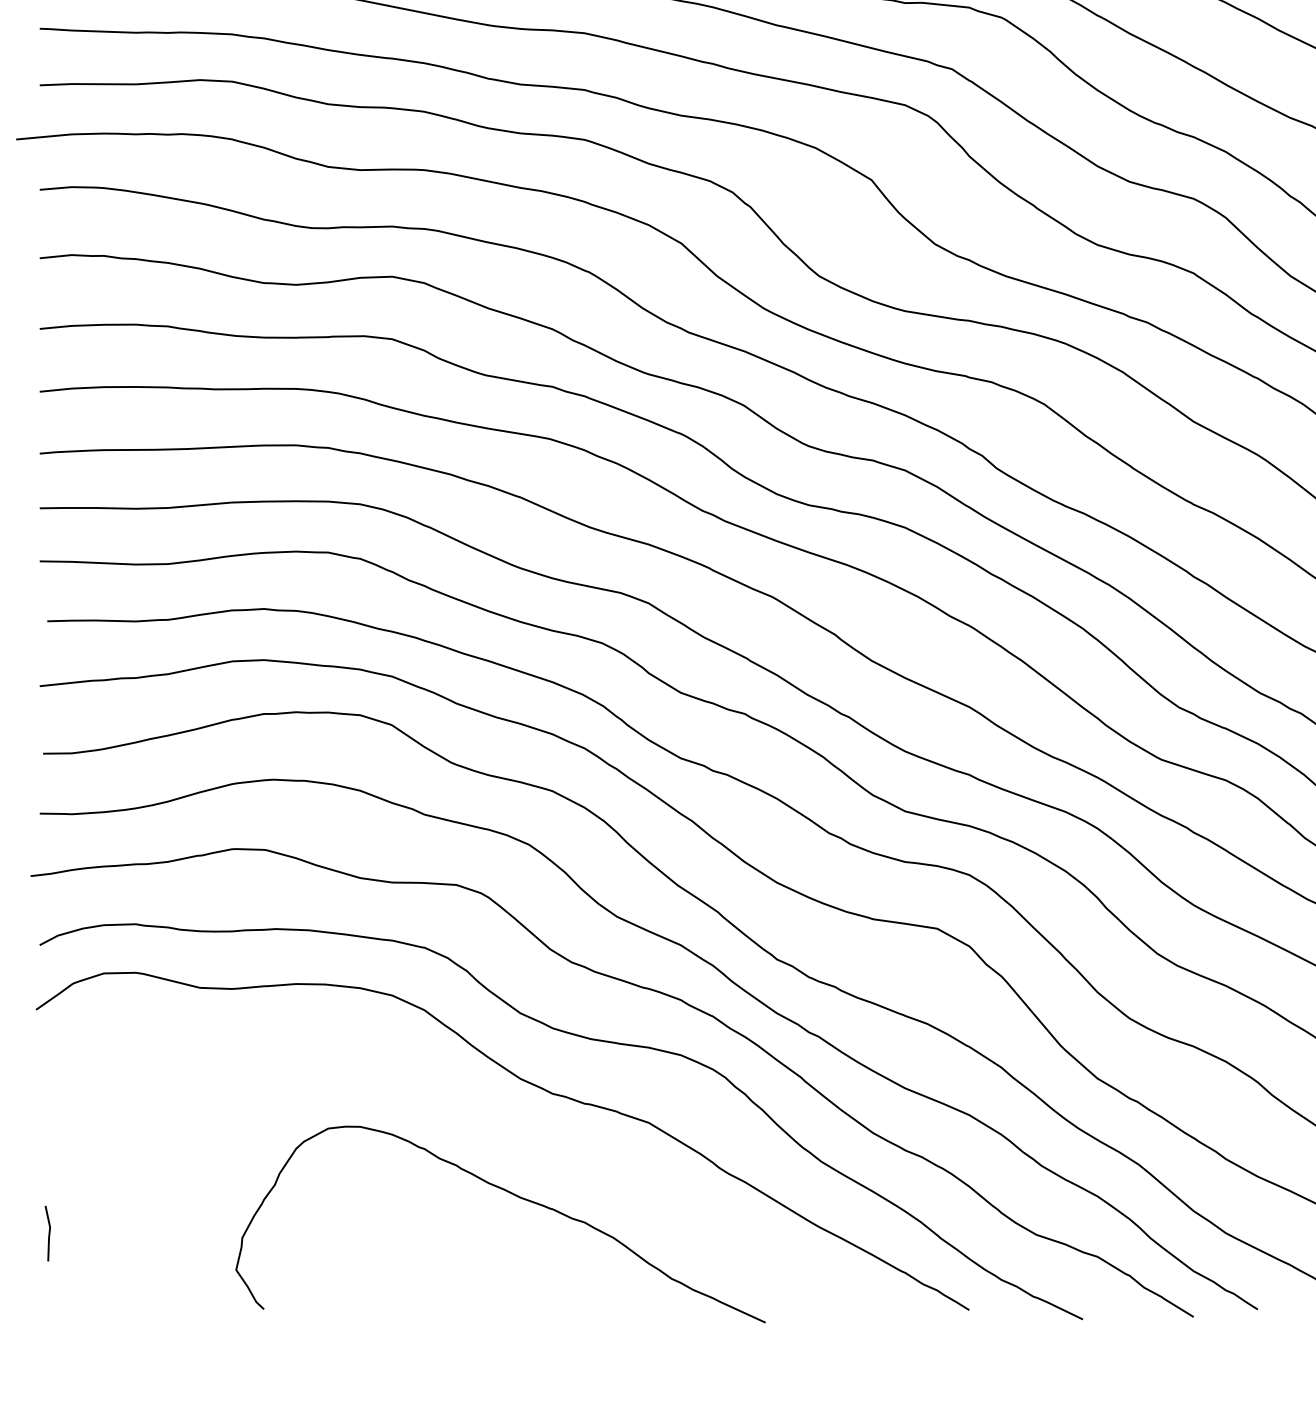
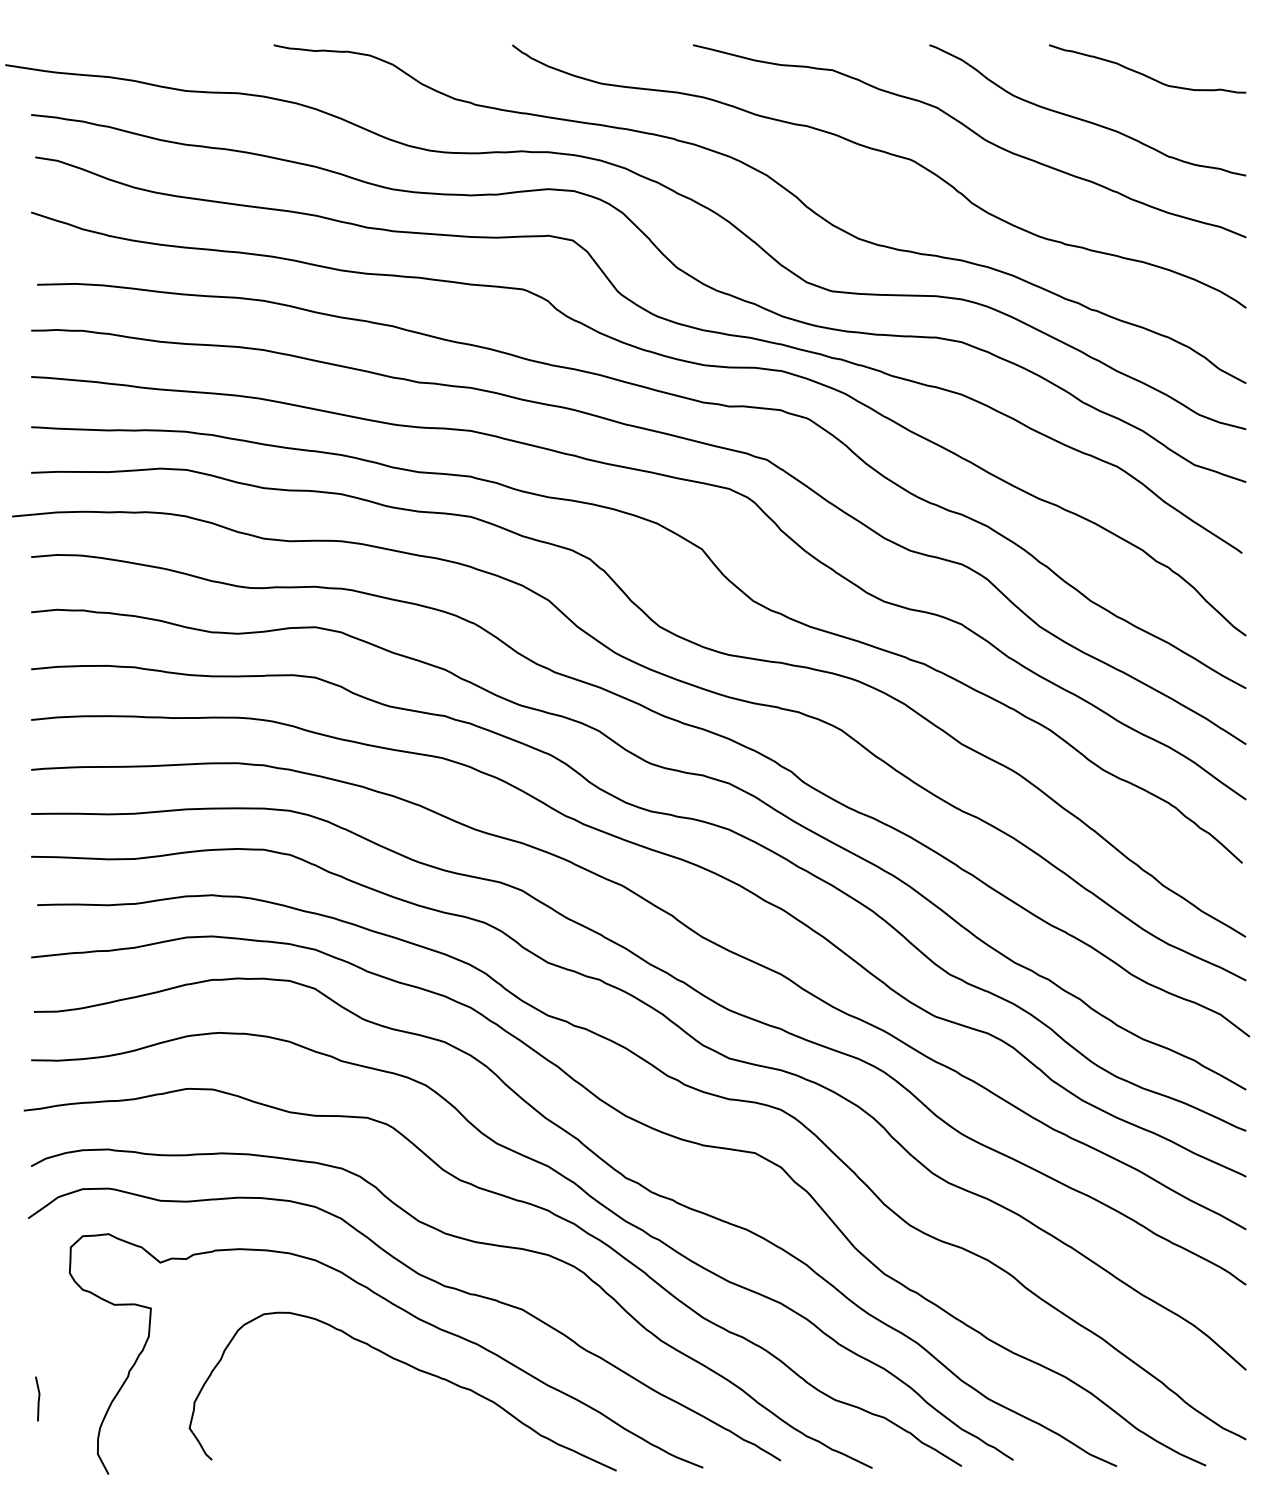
curve: (510, 1130) -> (410, 1315), added

